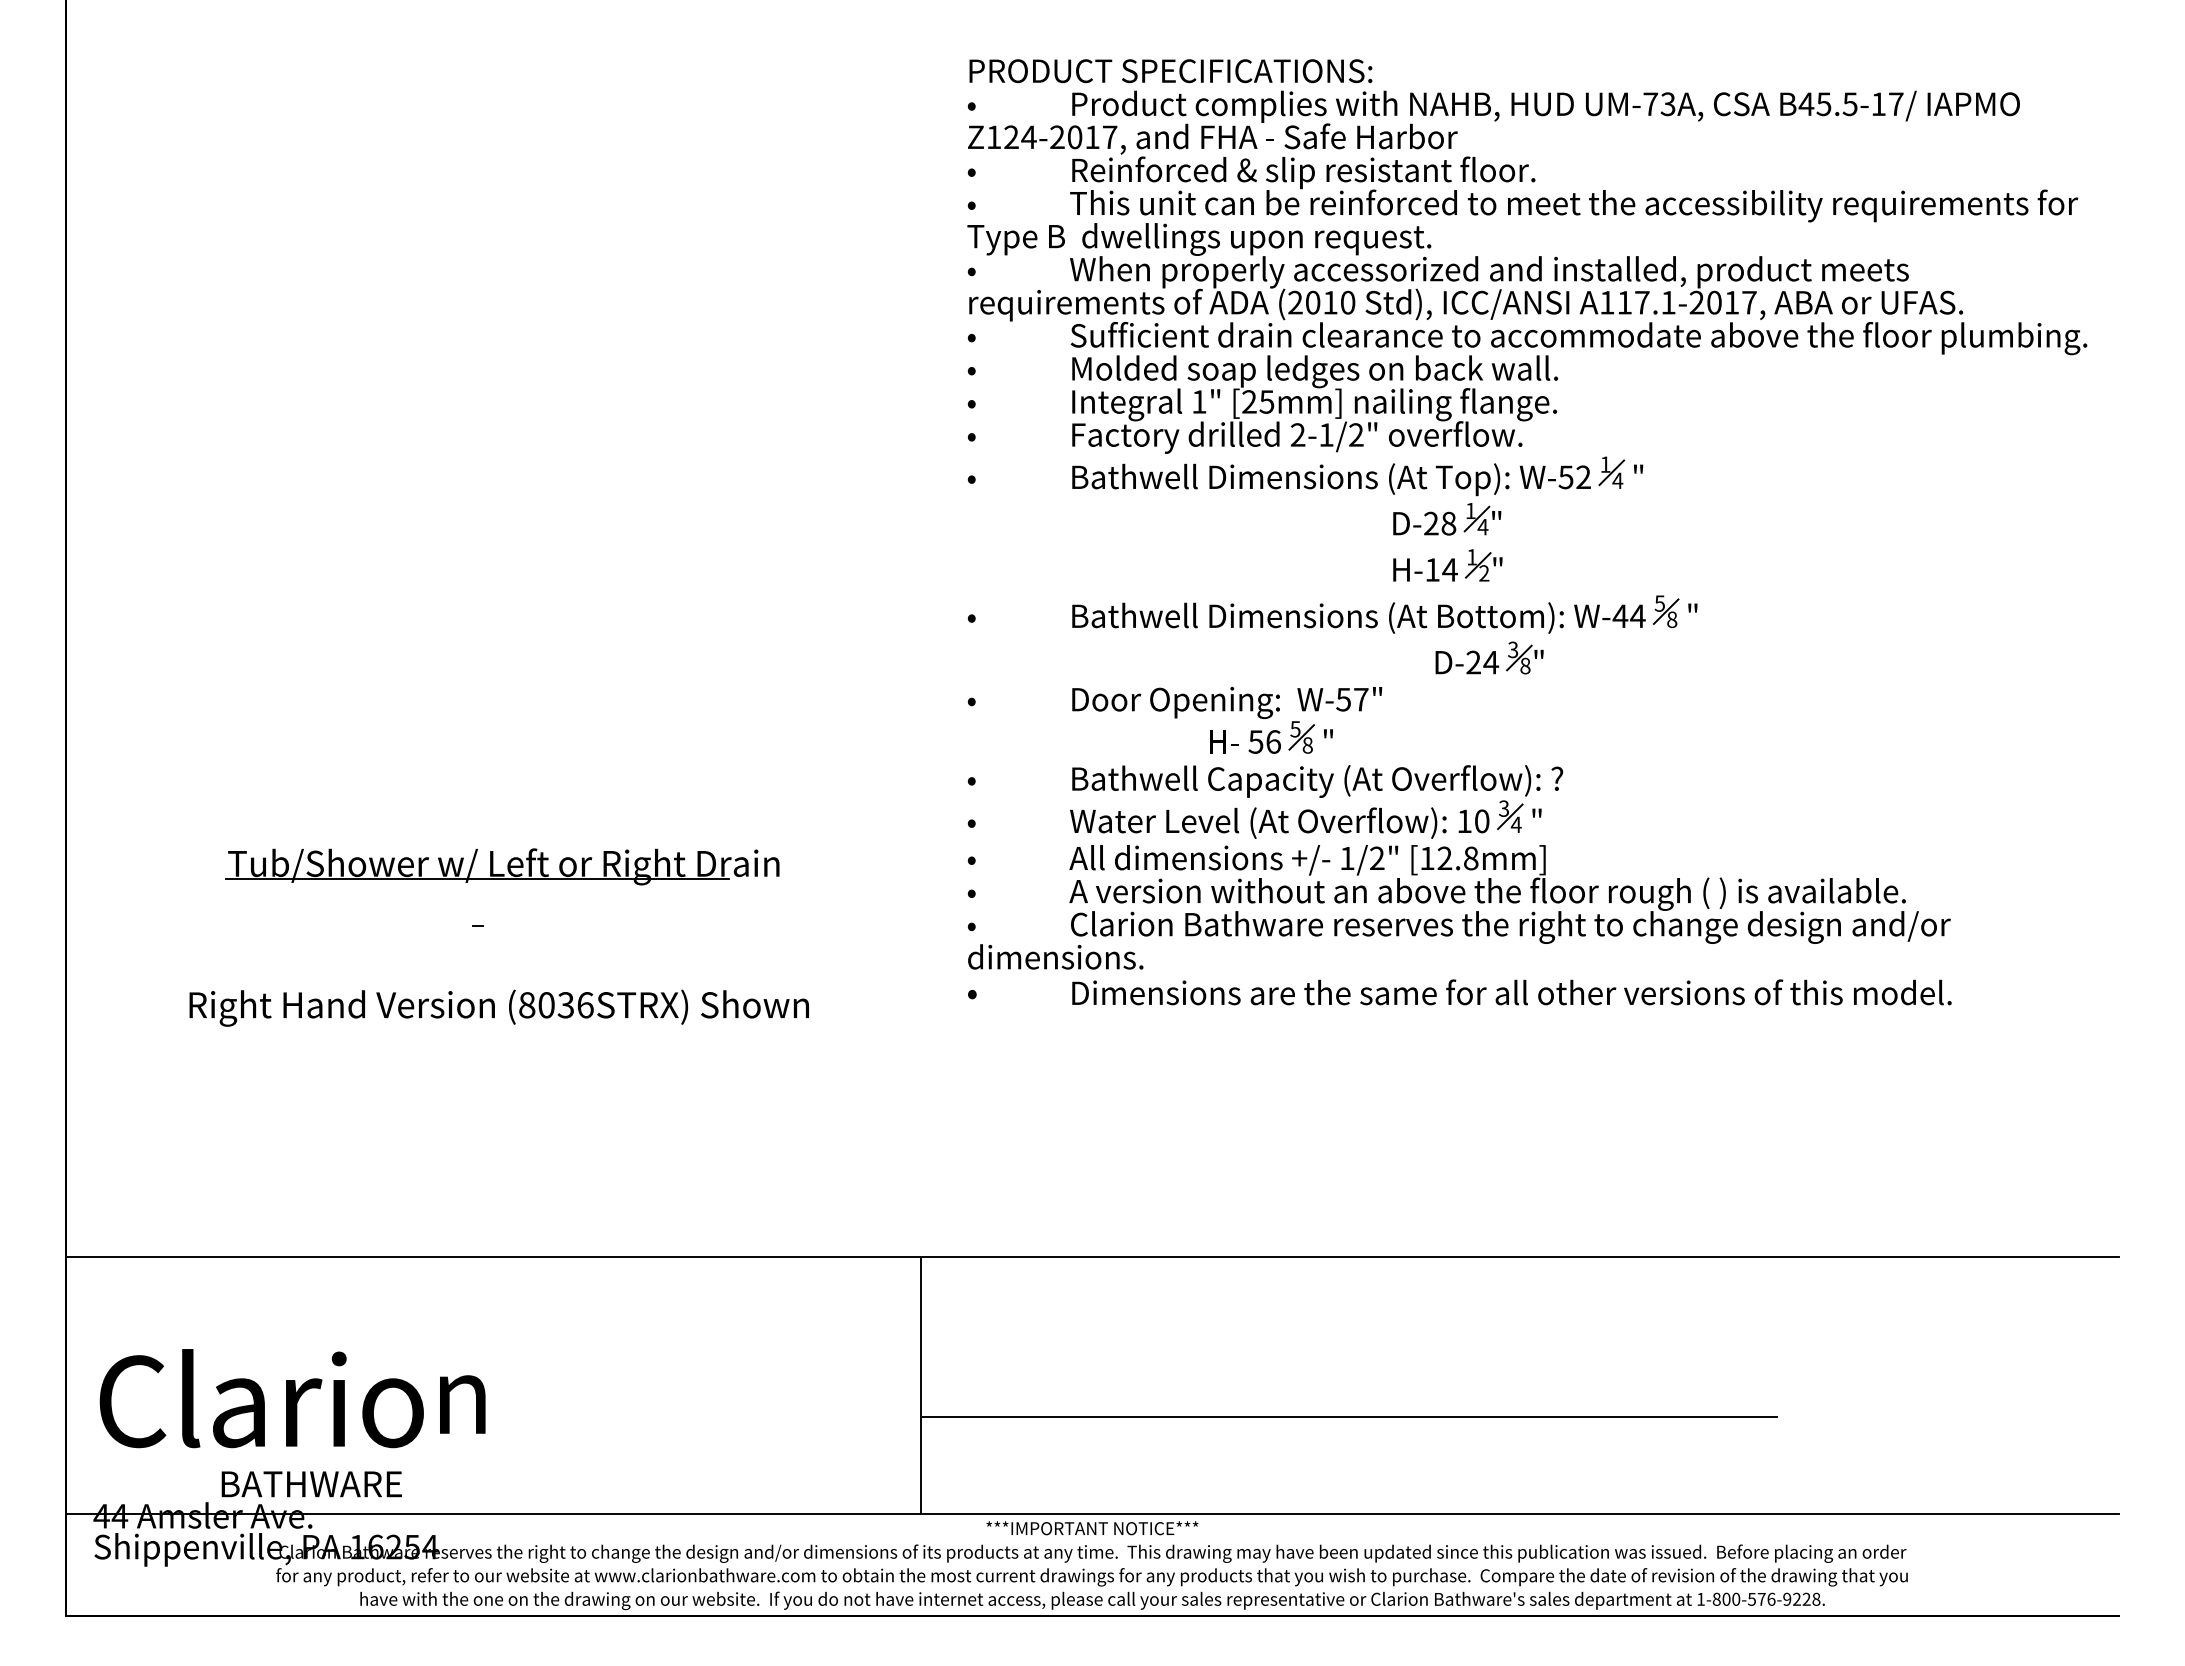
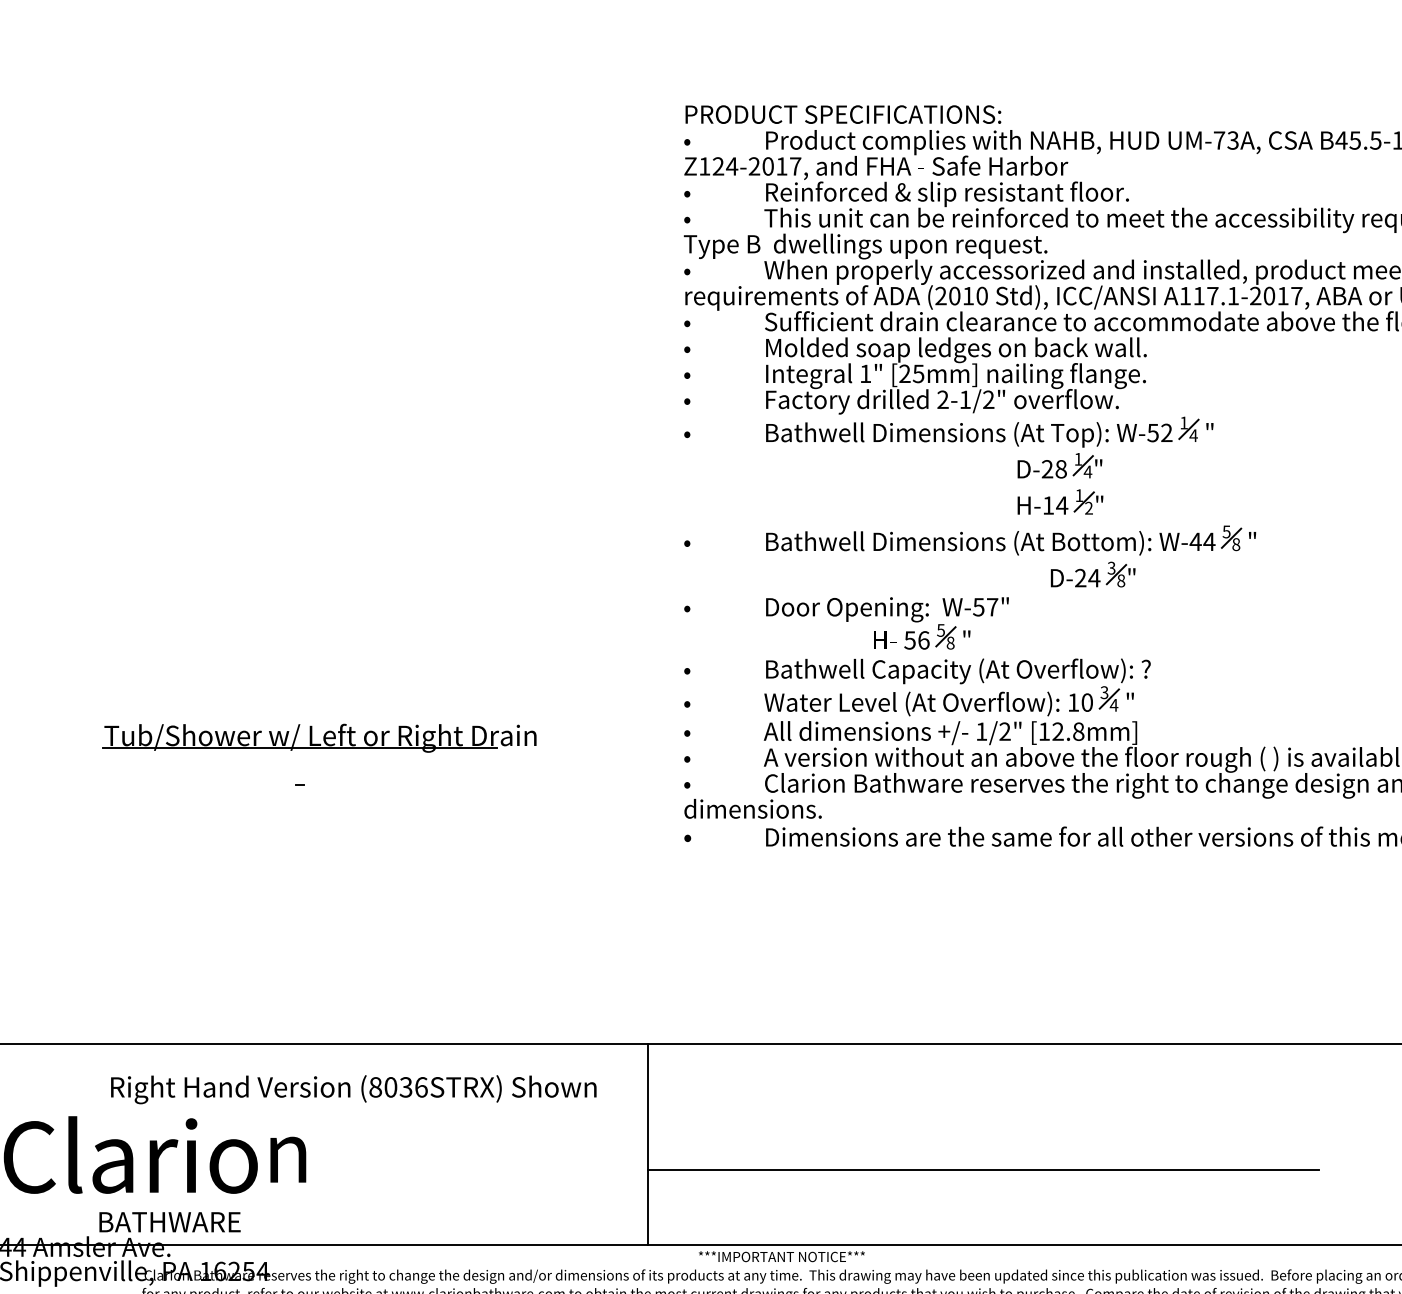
text: (498, 1007) -> (353, 1089), moved

